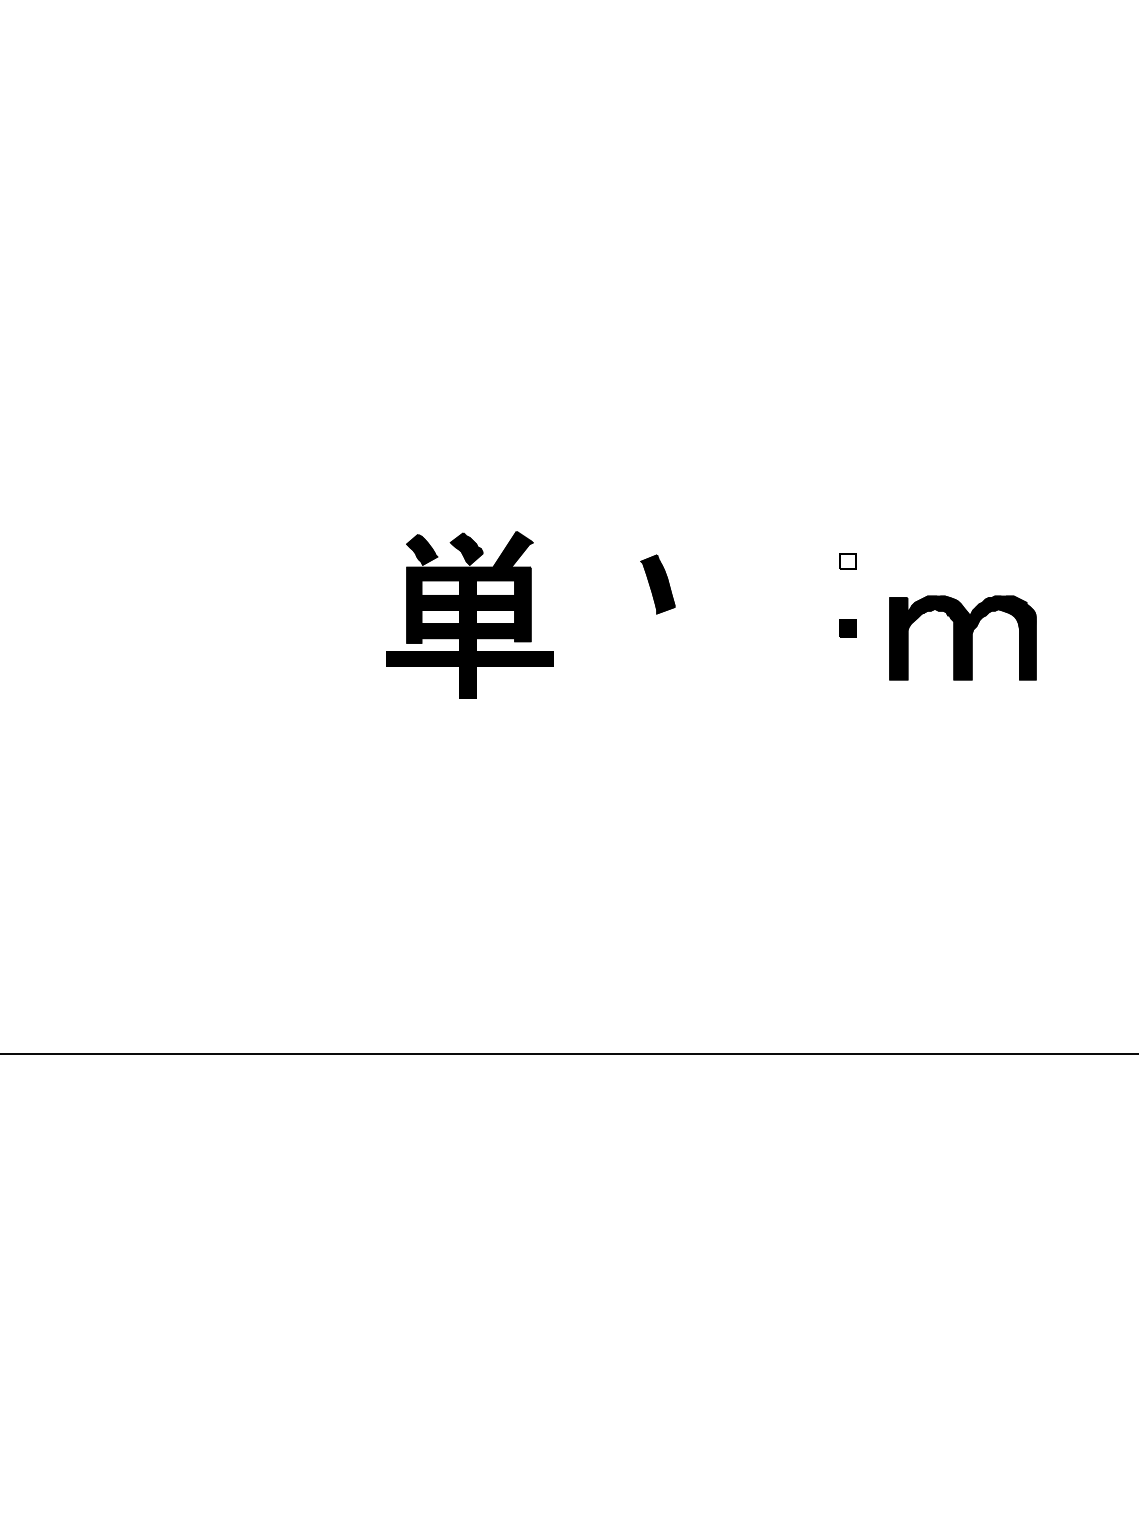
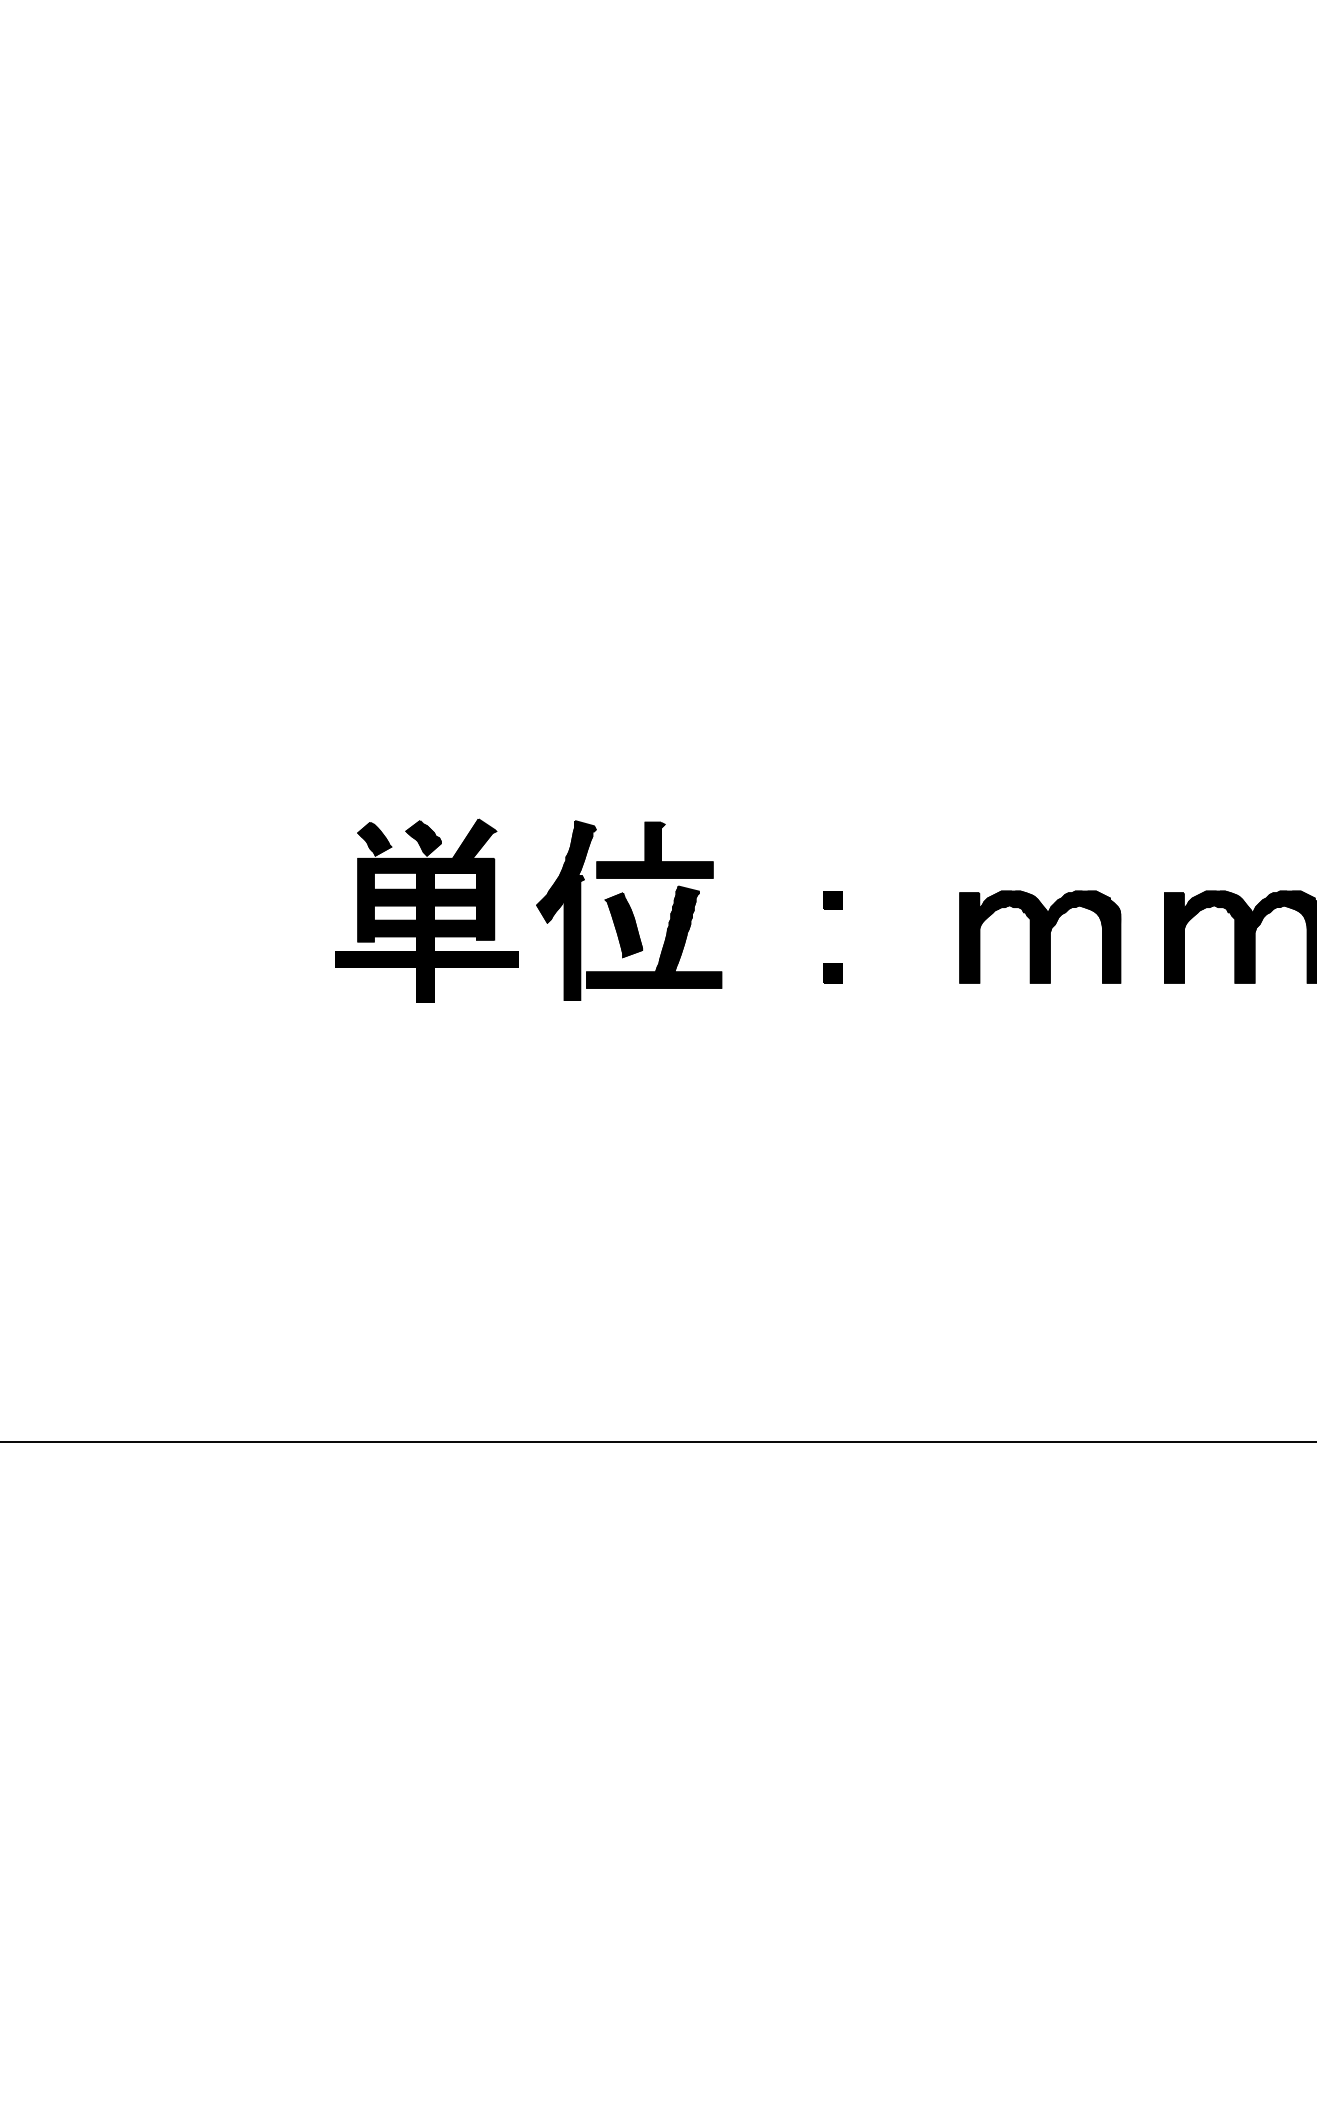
part: (663, 541) -> (629, 878), added
fill: (847, 561) -> (832, 899), added
part: (469, 614) -> (426, 910), moved
part: (963, 637) -> (1040, 936), moved

